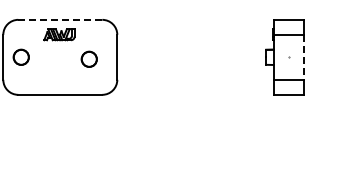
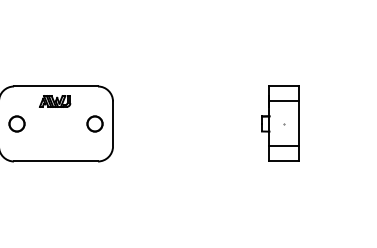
line: (60, 19) -> (56, 86), dashed -> solid
line: (303, 57) -> (299, 124), dashed -> solid
circle: (88, 58) -> (94, 123), moved

